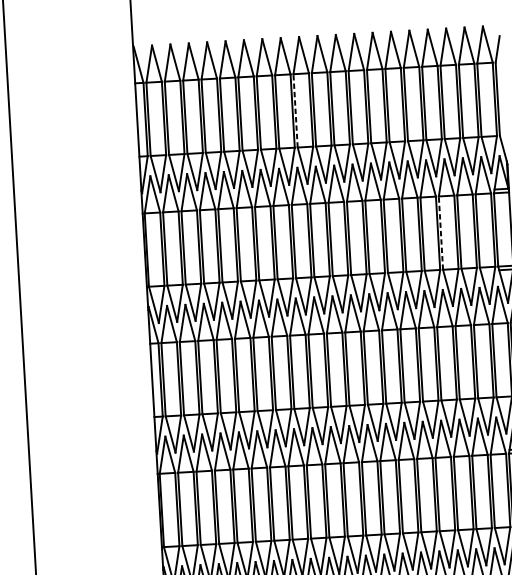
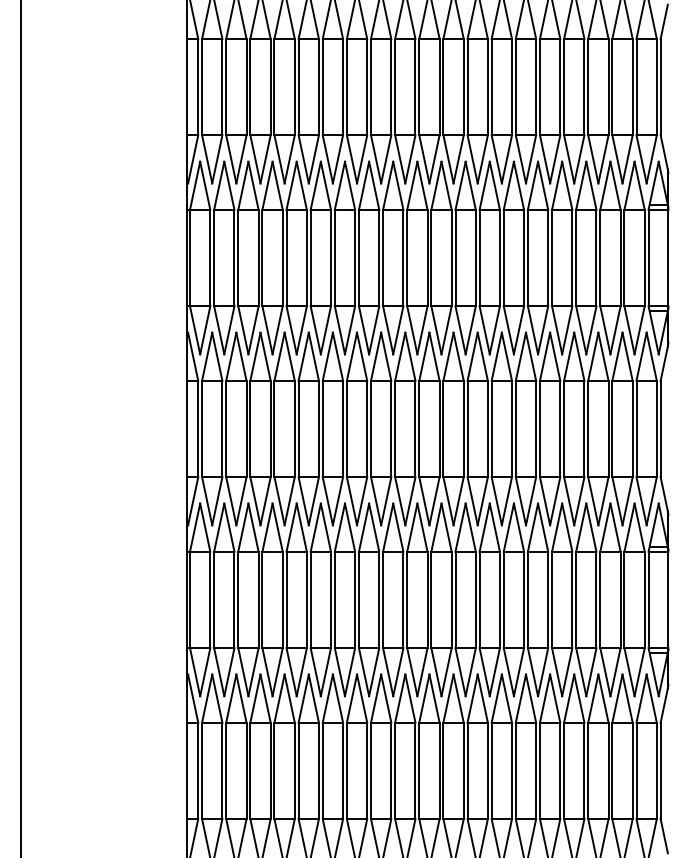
line: (295, 110) -> (395, 86), dashed -> solid
line: (441, 232) -> (576, 257), dashed -> solid

